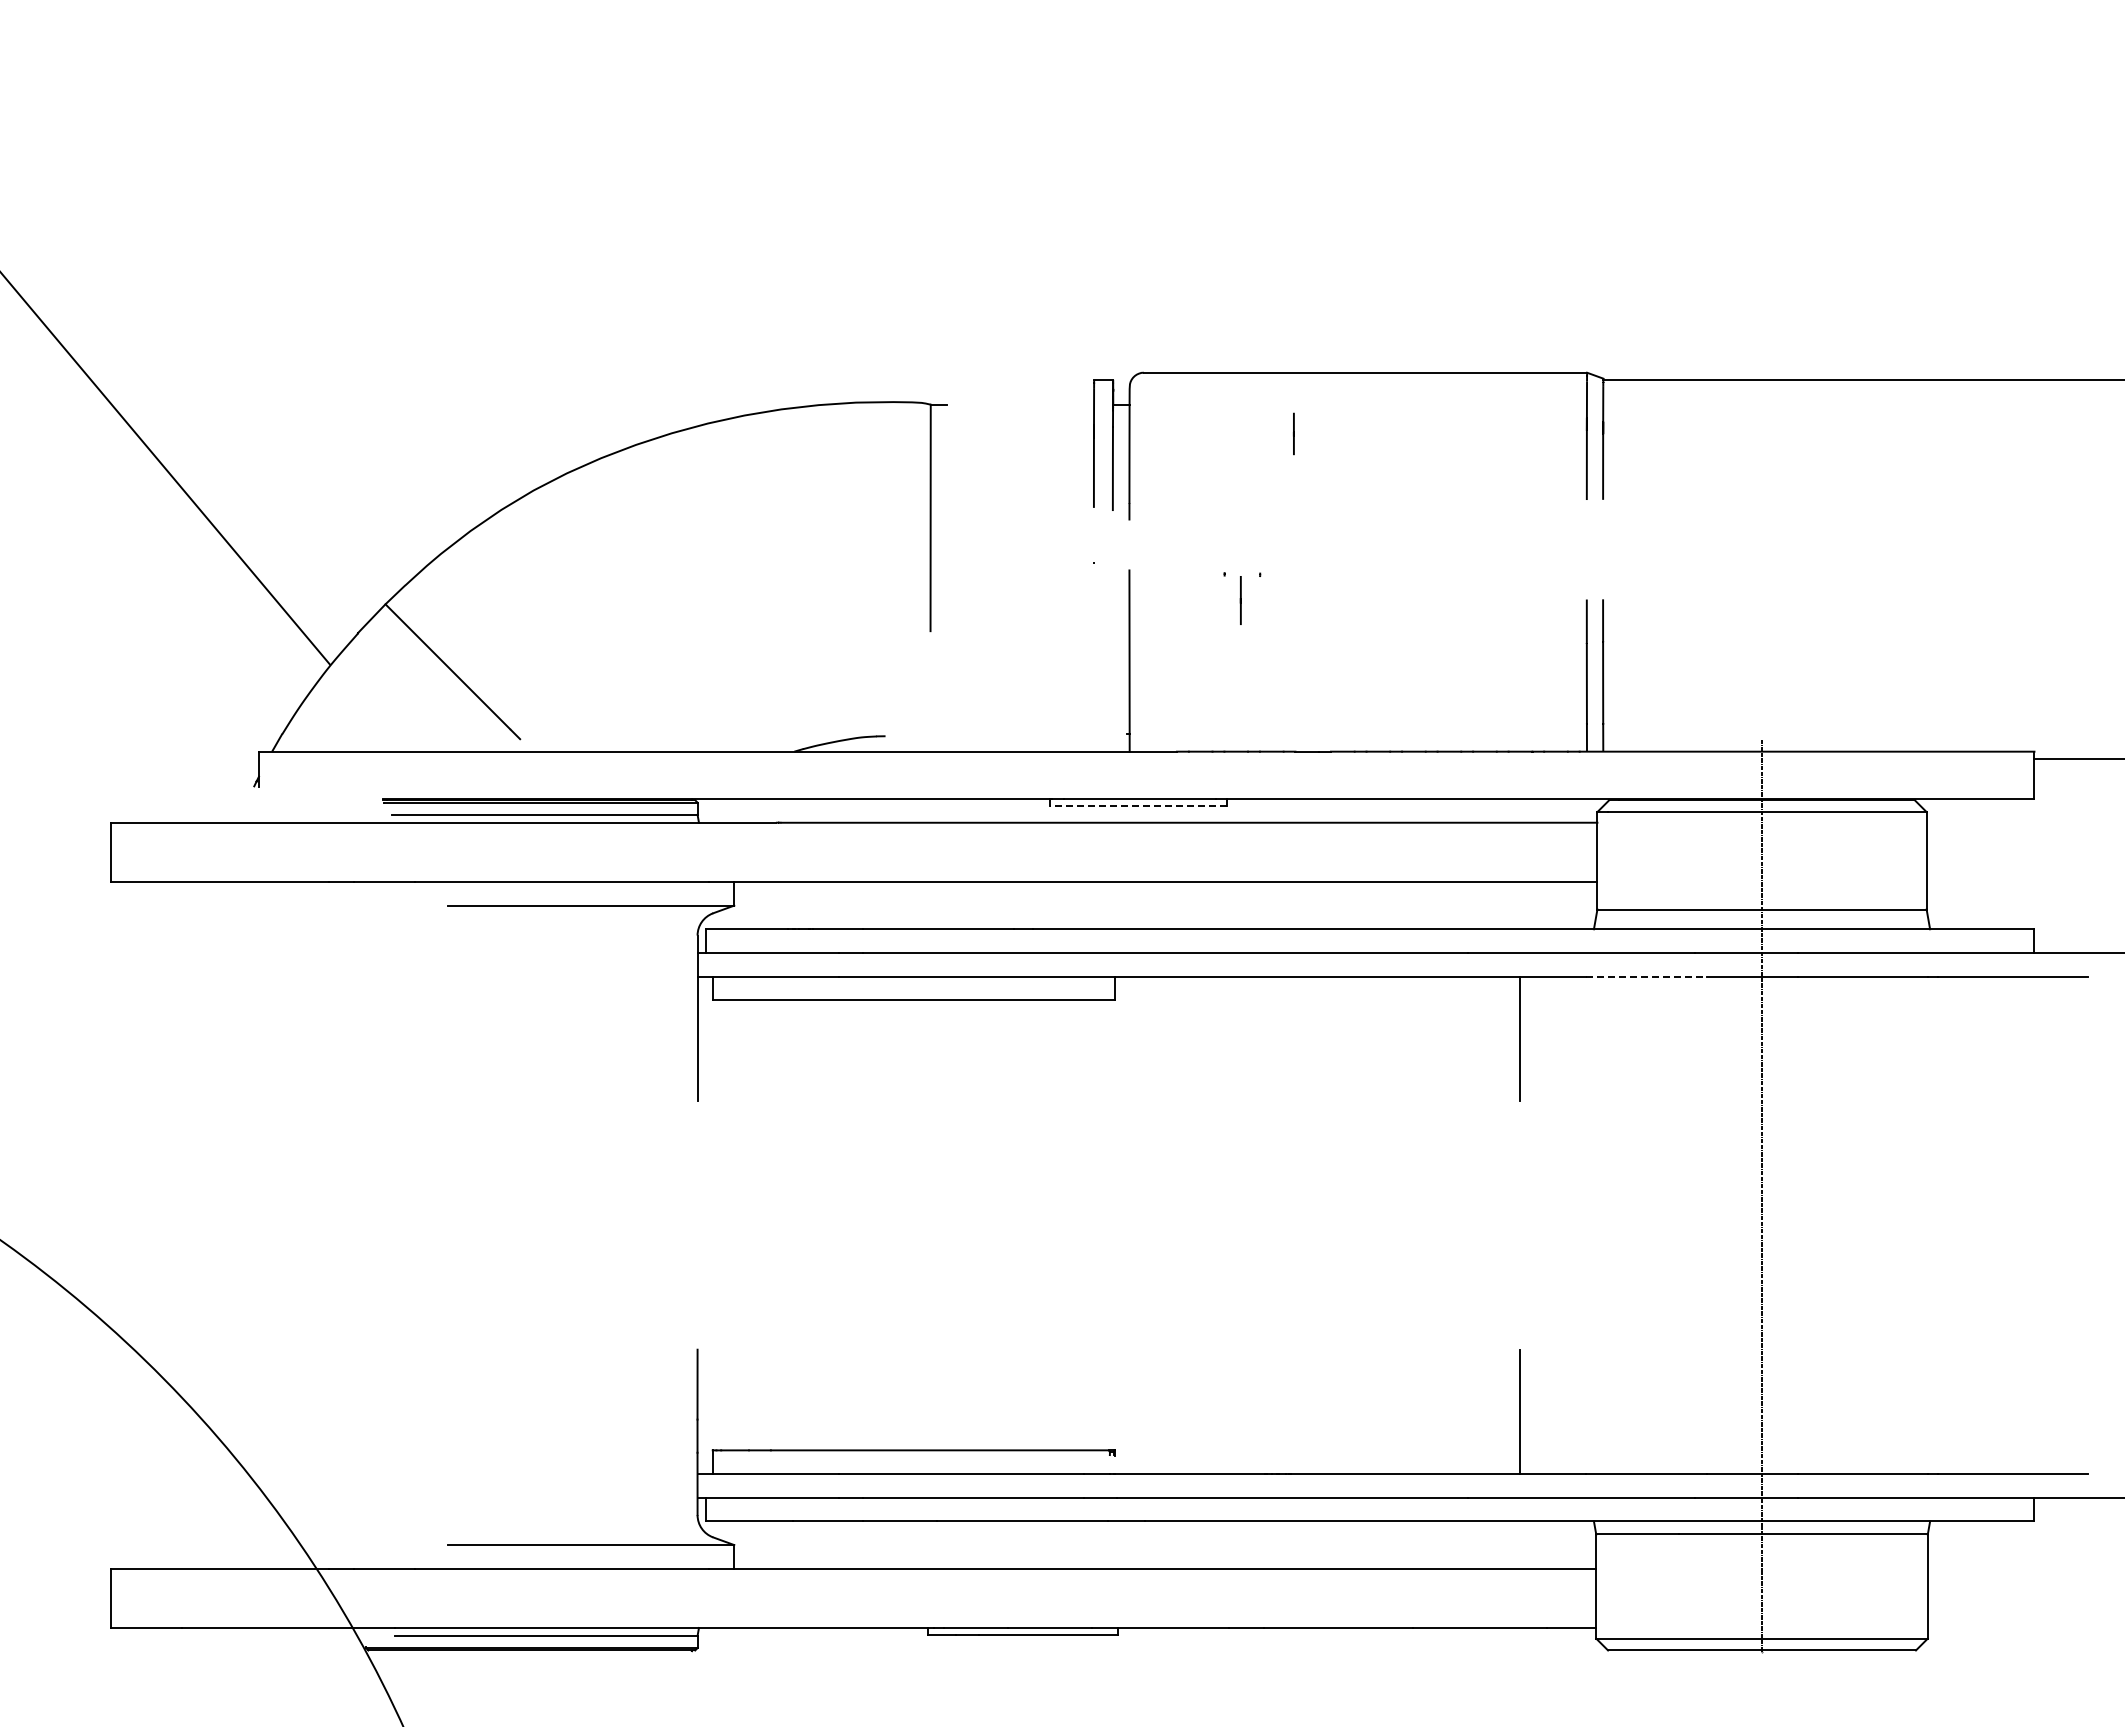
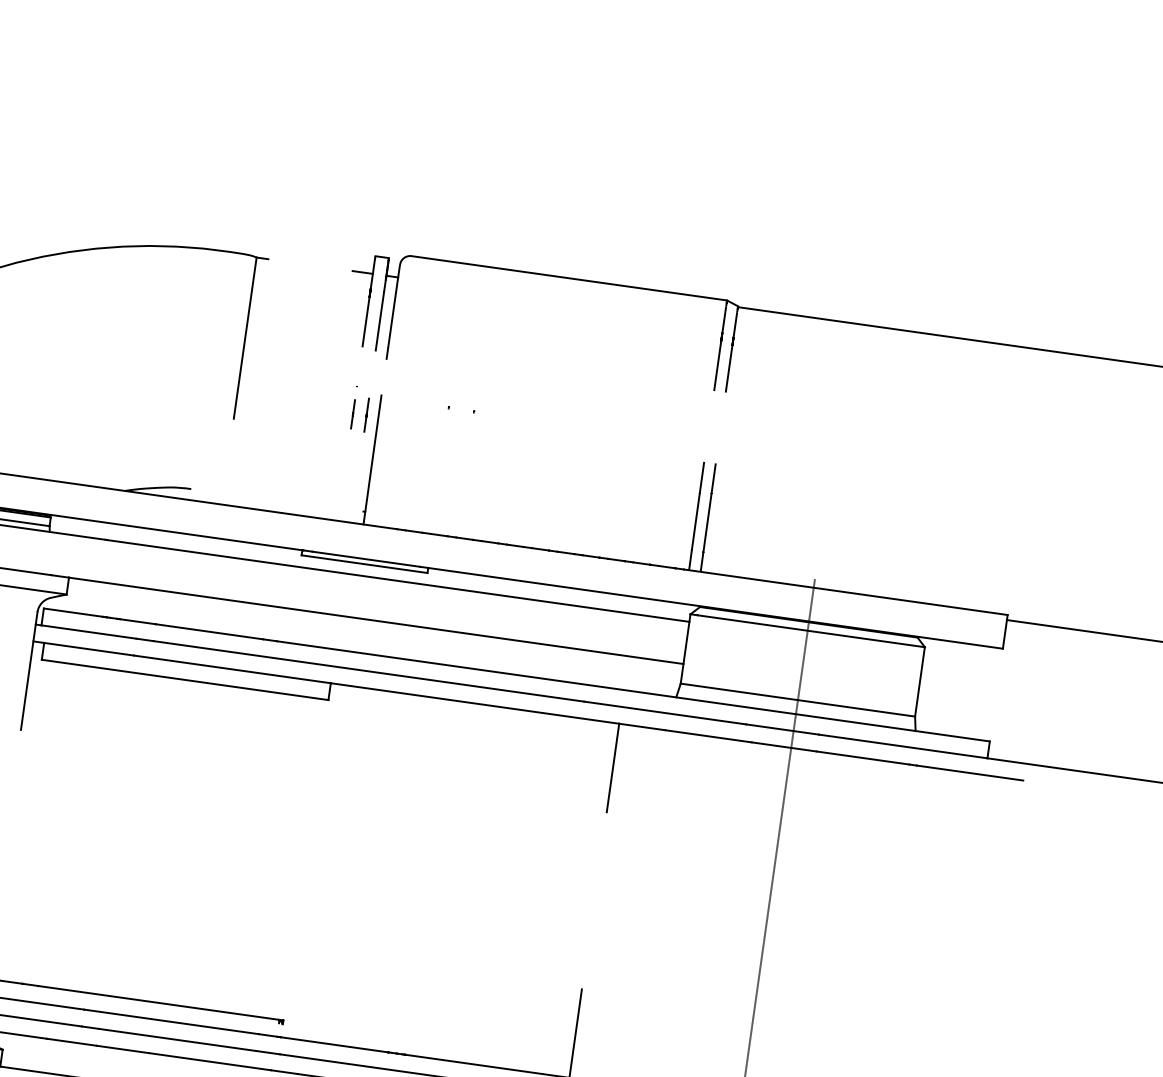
line: (1079, 404) -> (362, 272), added
line: (1293, 433) -> (352, 413), moved
line: (1240, 600) -> (366, 415), moved
line: (1138, 806) -> (364, 564), dashed -> solid
line: (1646, 976) -> (708, 736), dashed -> solid

